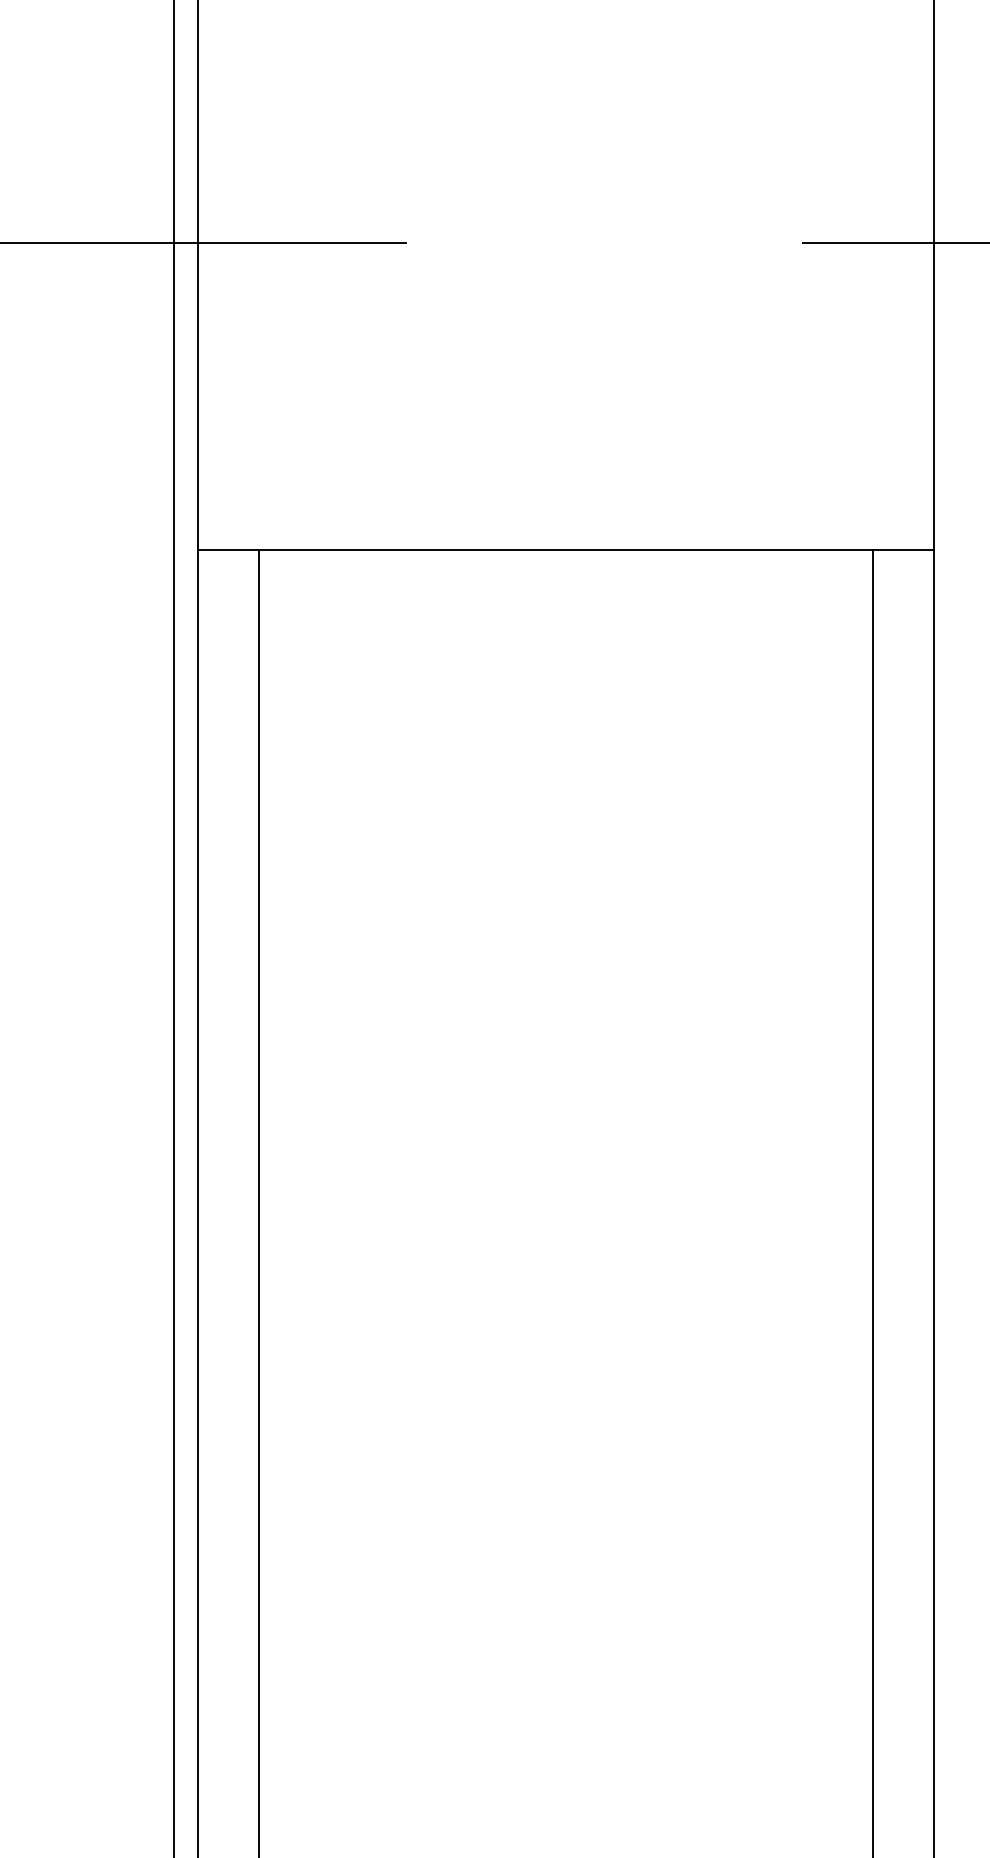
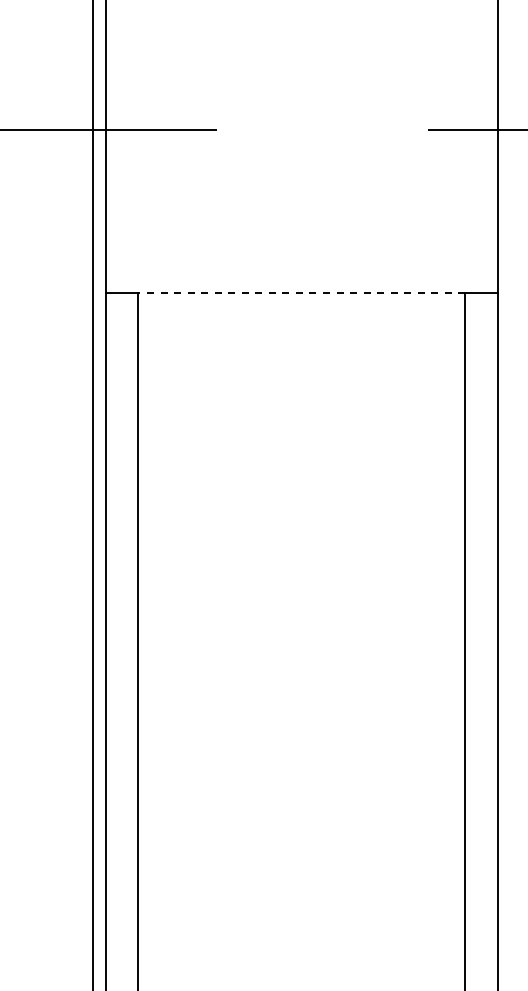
line: (565, 550) -> (301, 293), solid -> dashed

